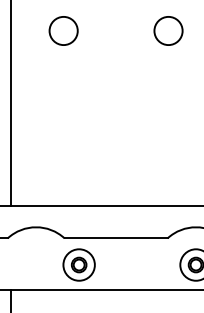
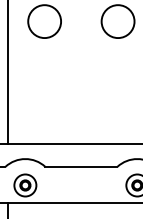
circle: (63, 30) -> (44, 21), size x1.67
circle: (168, 30) -> (118, 21), size x1.67
part: (78, 264) -> (24, 185), moved

